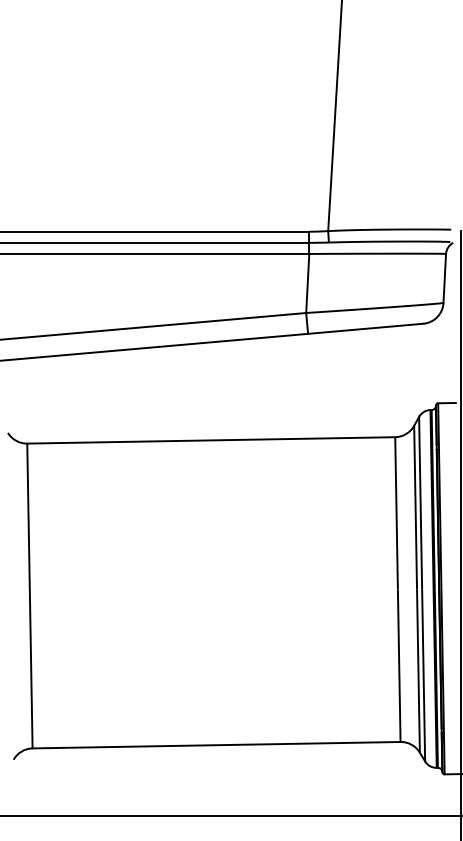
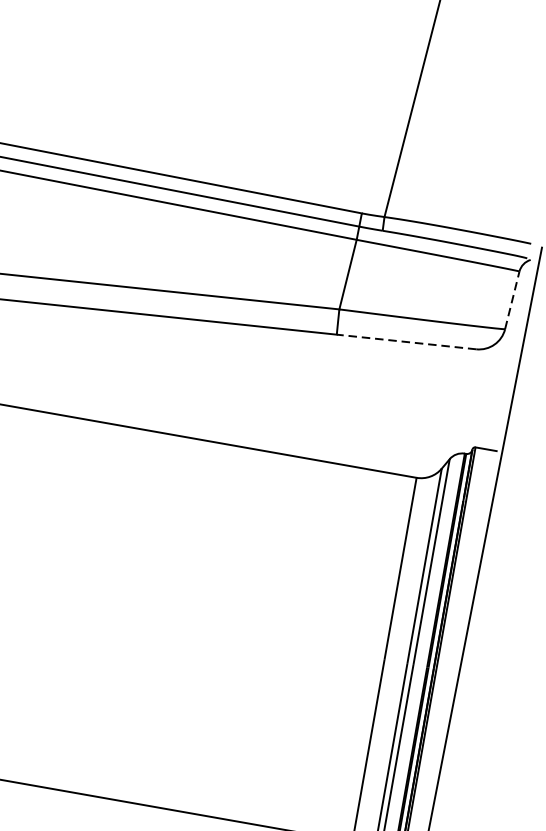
line: (444, 278) -> (511, 300), solid -> dashed
line: (365, 328) -> (406, 341), solid -> dashed

